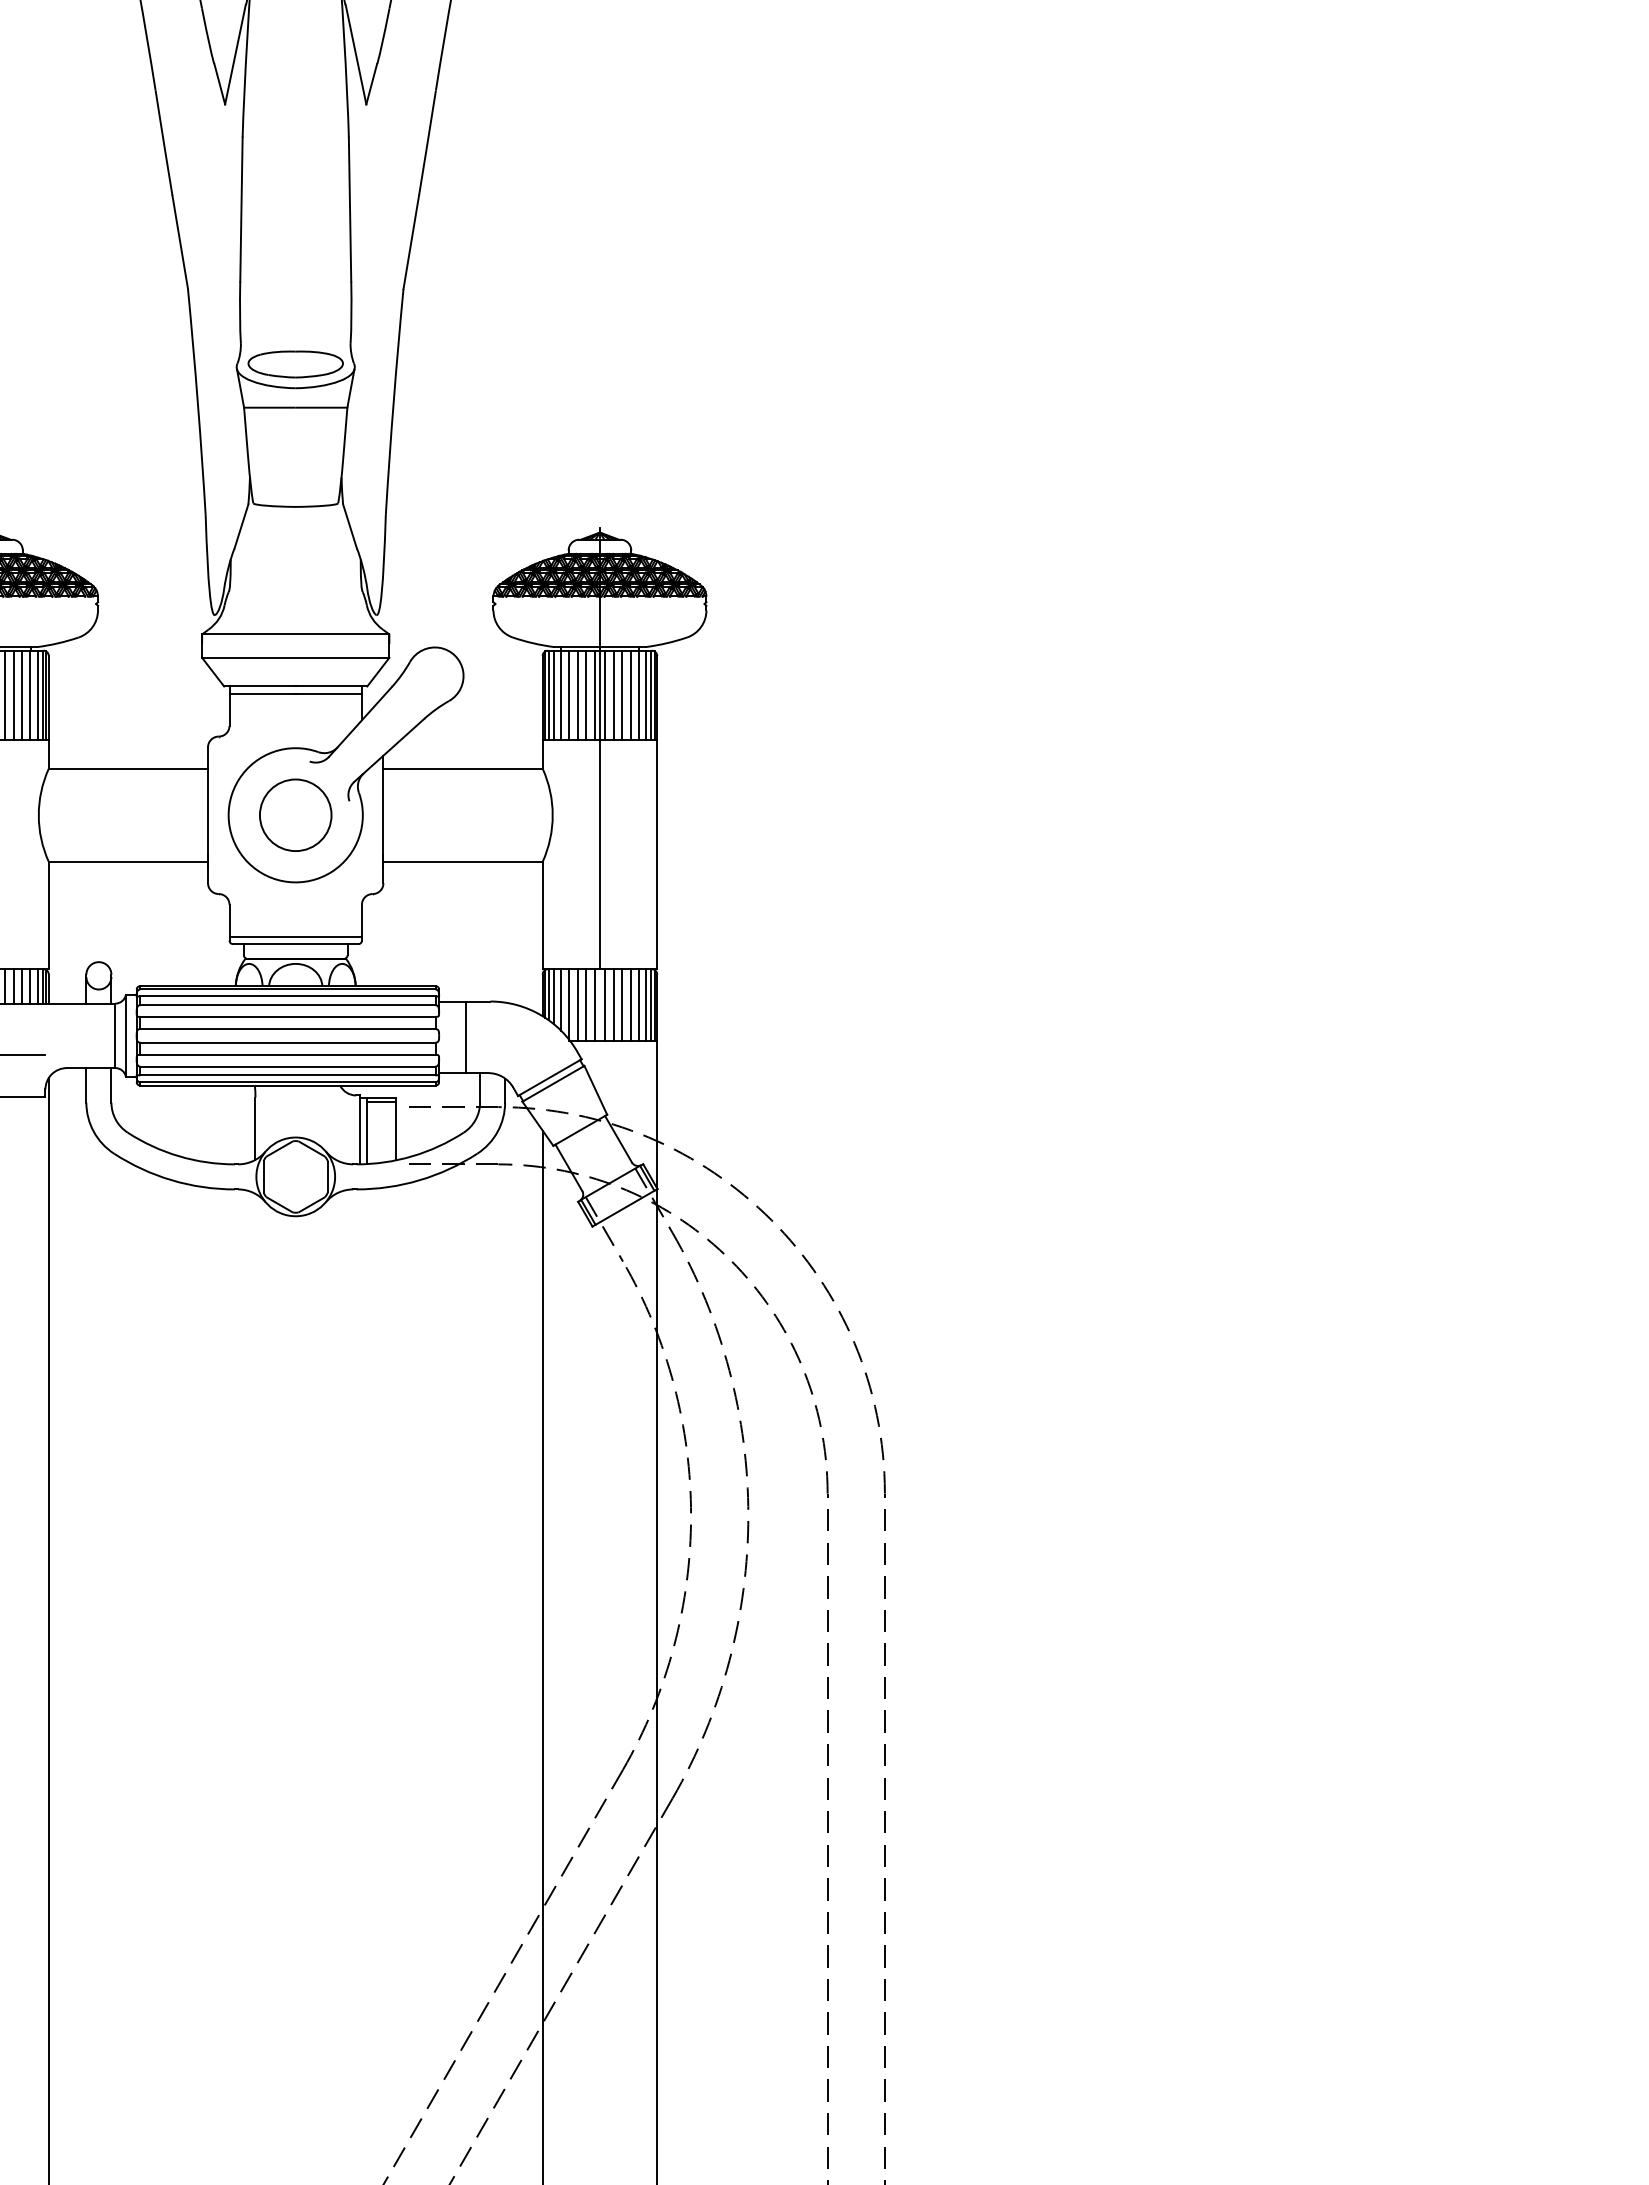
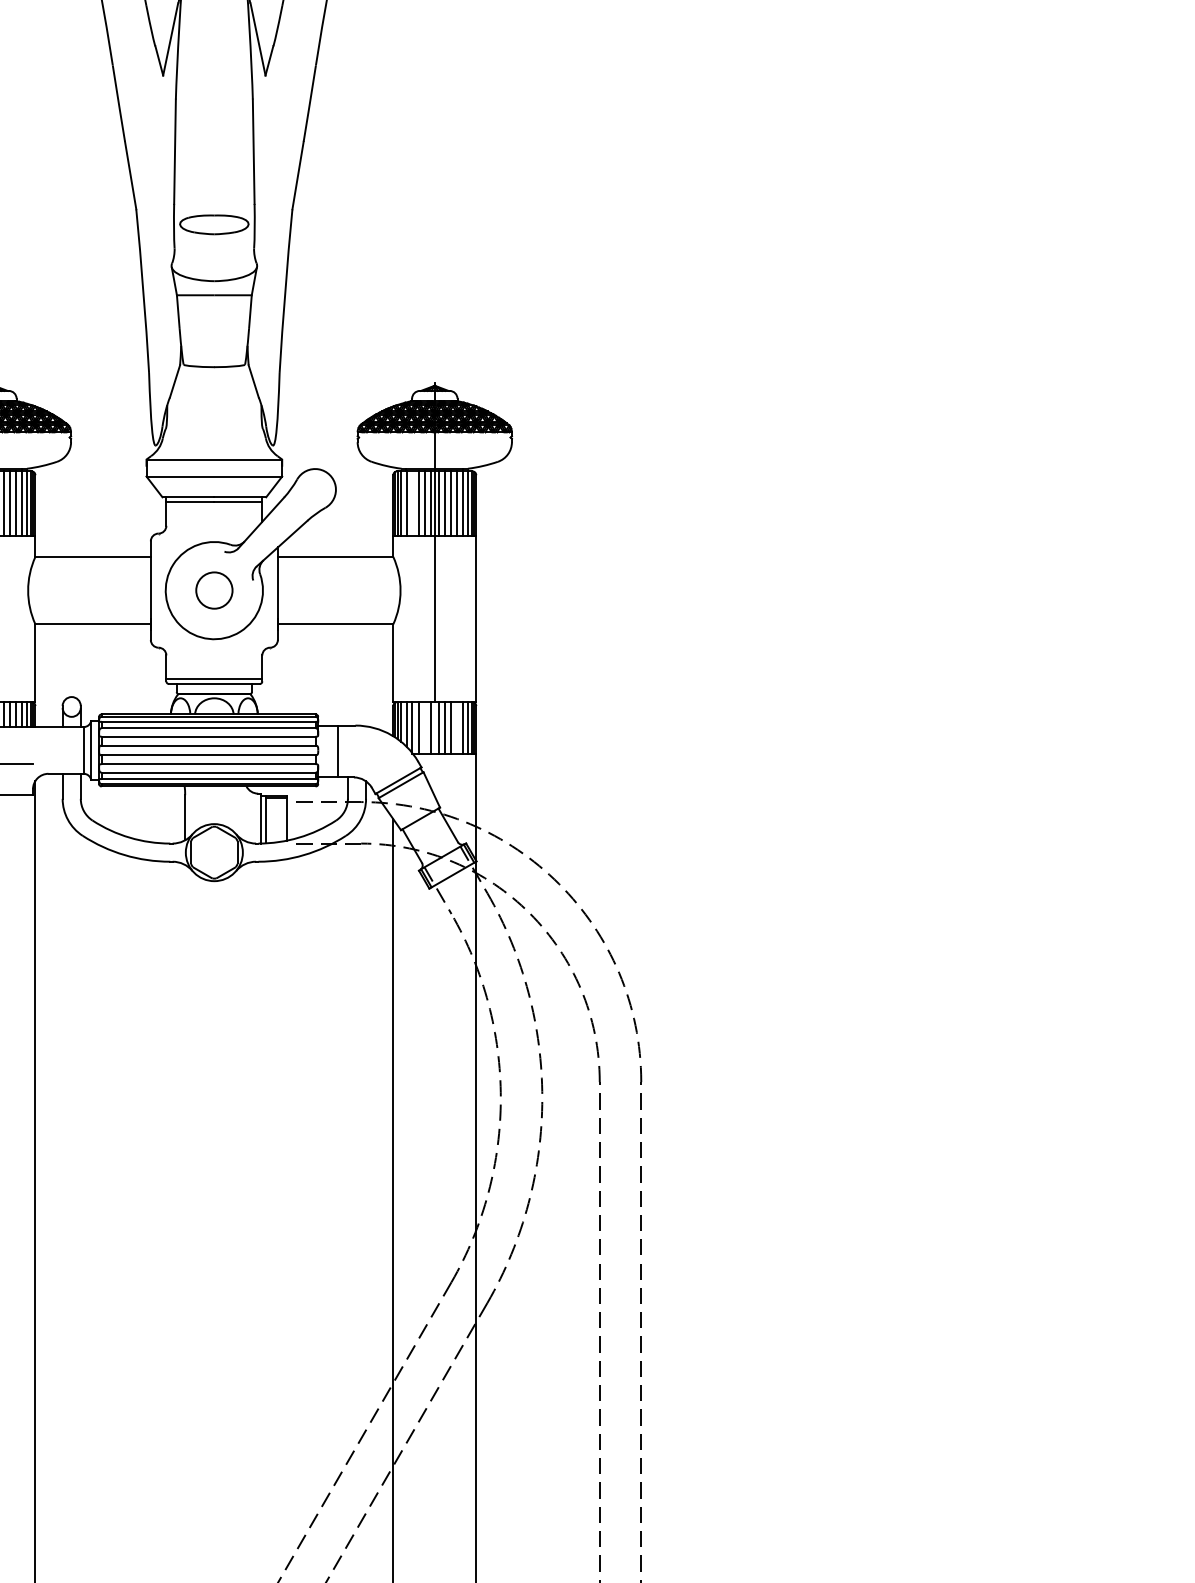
part: (295, 364) -> (214, 224), moved
line: (569, 695) -> (412, 503), removed
circle: (295, 814) -> (214, 590), size x0.7
line: (586, 1004) -> (425, 727), removed
line: (630, 1004) -> (456, 727), removed

